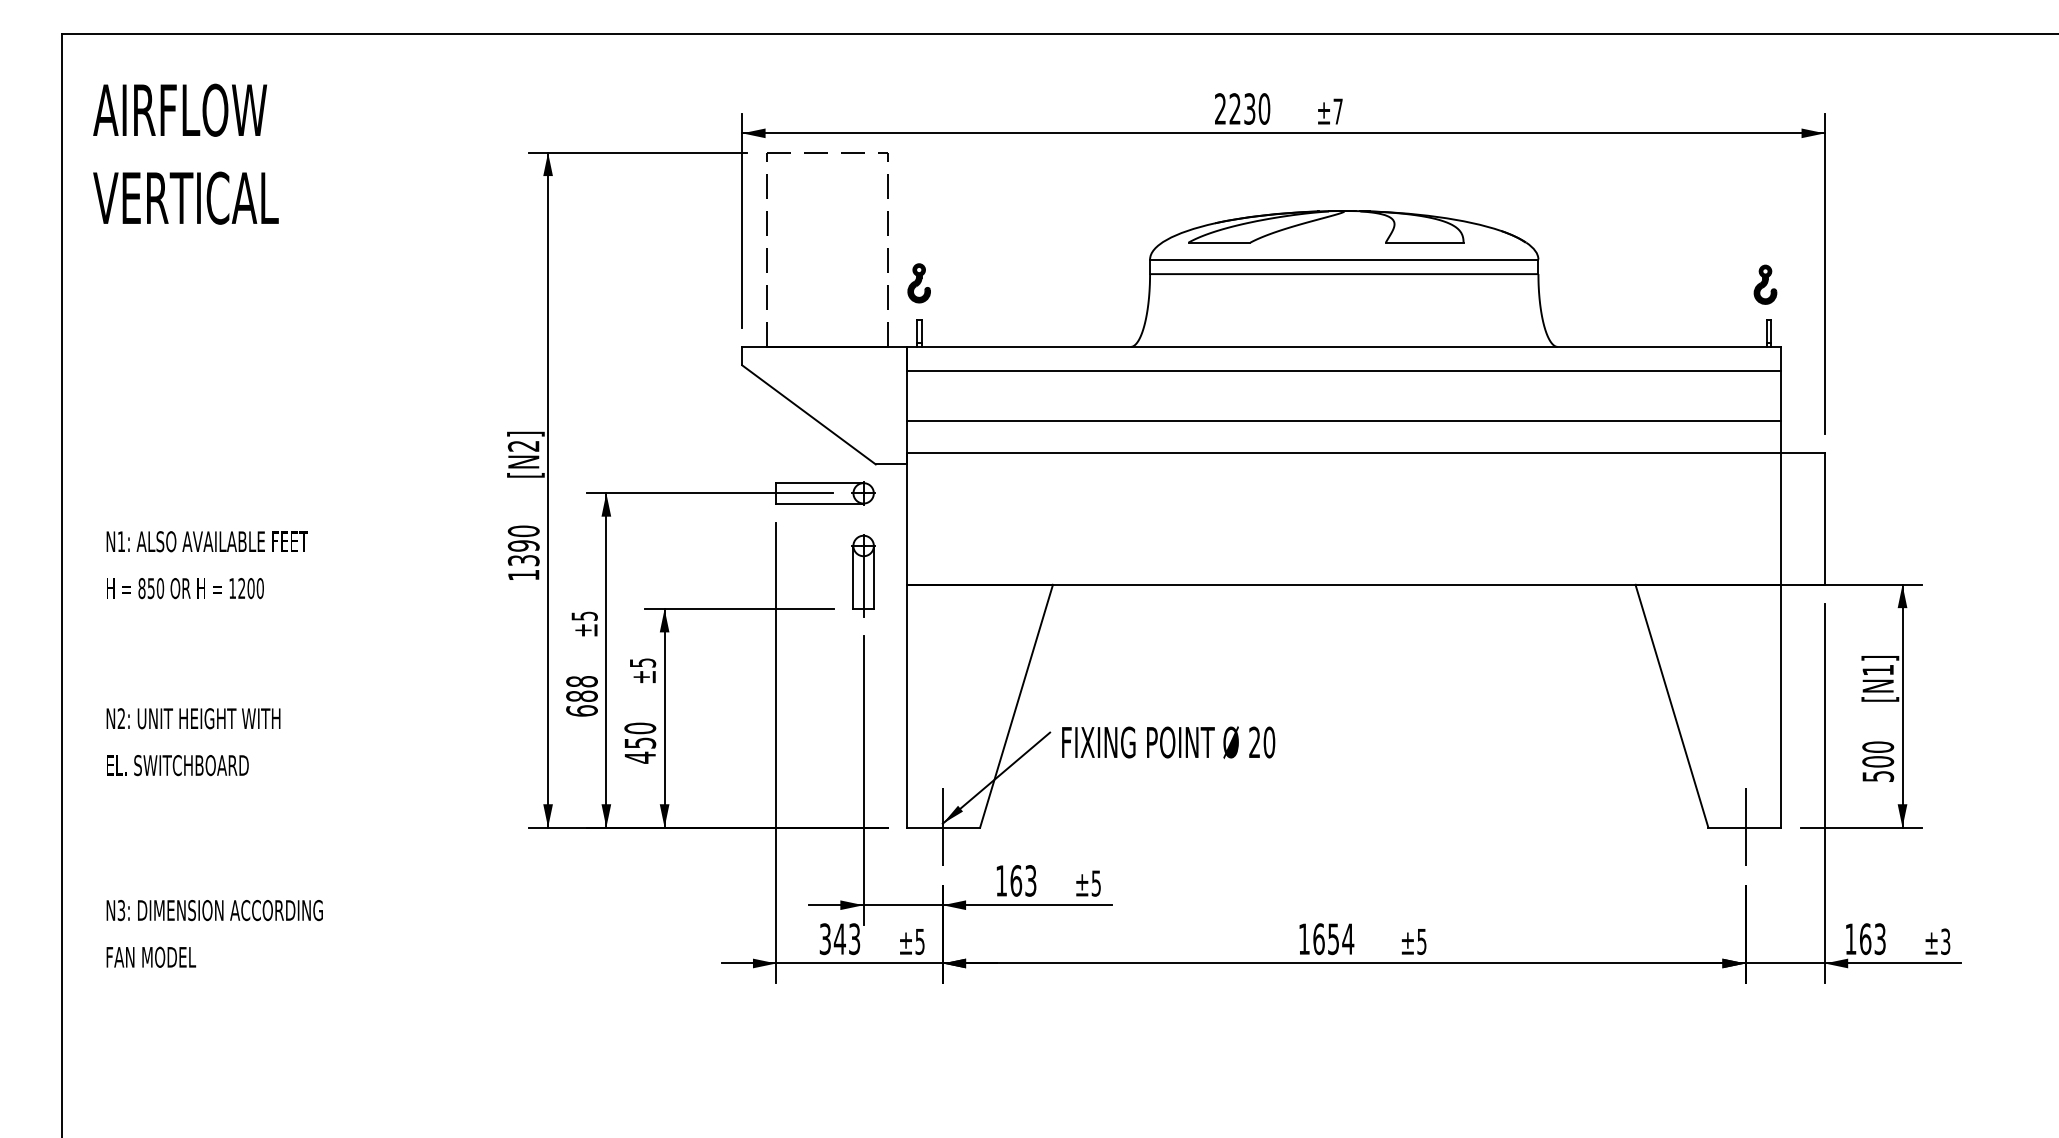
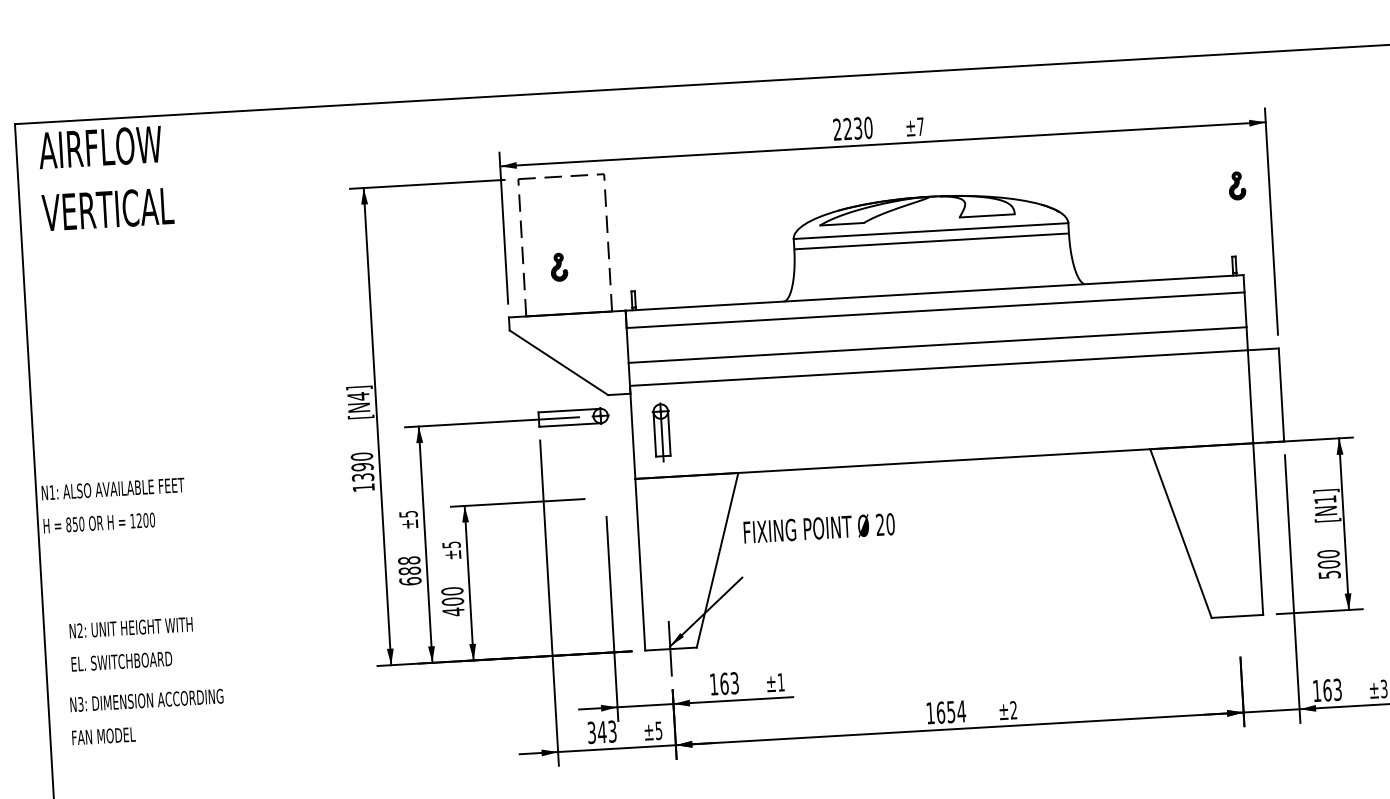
text: (185, 153) -> (105, 177), moved
part: (918, 283) -> (558, 267), moved
part: (1765, 284) -> (1237, 185), moved
text: (523, 446) -> (358, 396), [N2] -> [N4]
text: (206, 565) -> (113, 505), moved
part: (863, 575) -> (661, 432), moved
text: (193, 742) -> (132, 644), moved
text: (640, 742) -> (453, 601), 450 -> 400
text: (1168, 742) -> (819, 528), moved
line: (1745, 826) -> (1237, 615), removed
text: (1095, 883) -> (780, 682), ±5 -> ±1
text: (214, 933) -> (147, 716), moved
text: (1421, 941) -> (1013, 710), ±5 -> ±2

